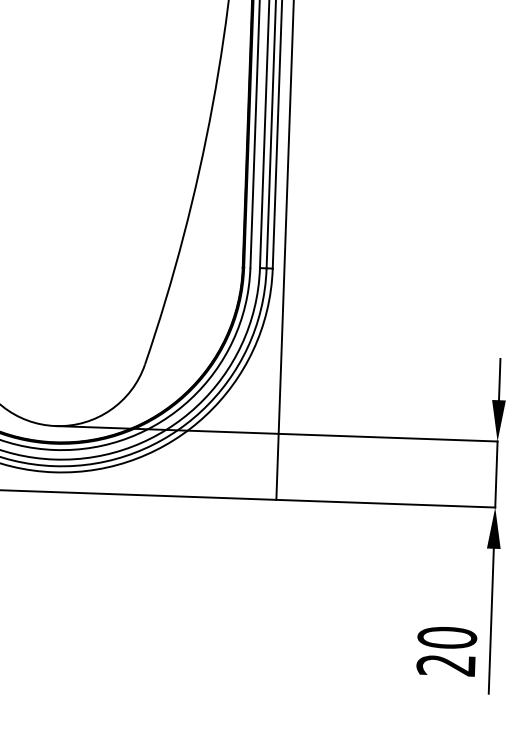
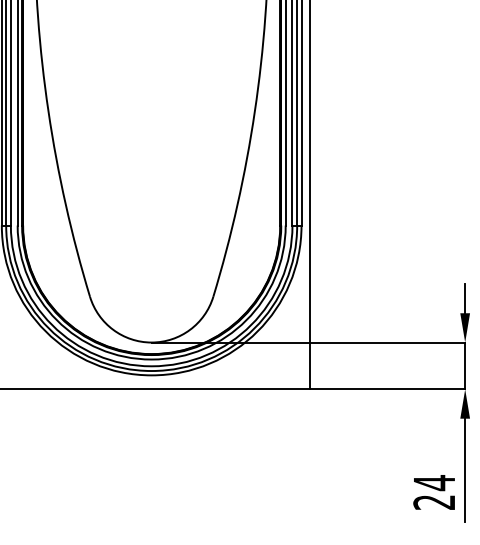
text: (447, 638) -> (434, 483), 20 -> 24

